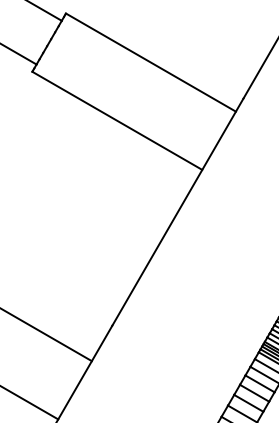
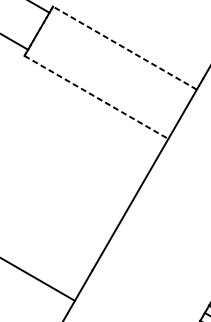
line: (150, 62) -> (124, 48), solid -> dashed
line: (117, 121) -> (96, 98), solid -> dashed

